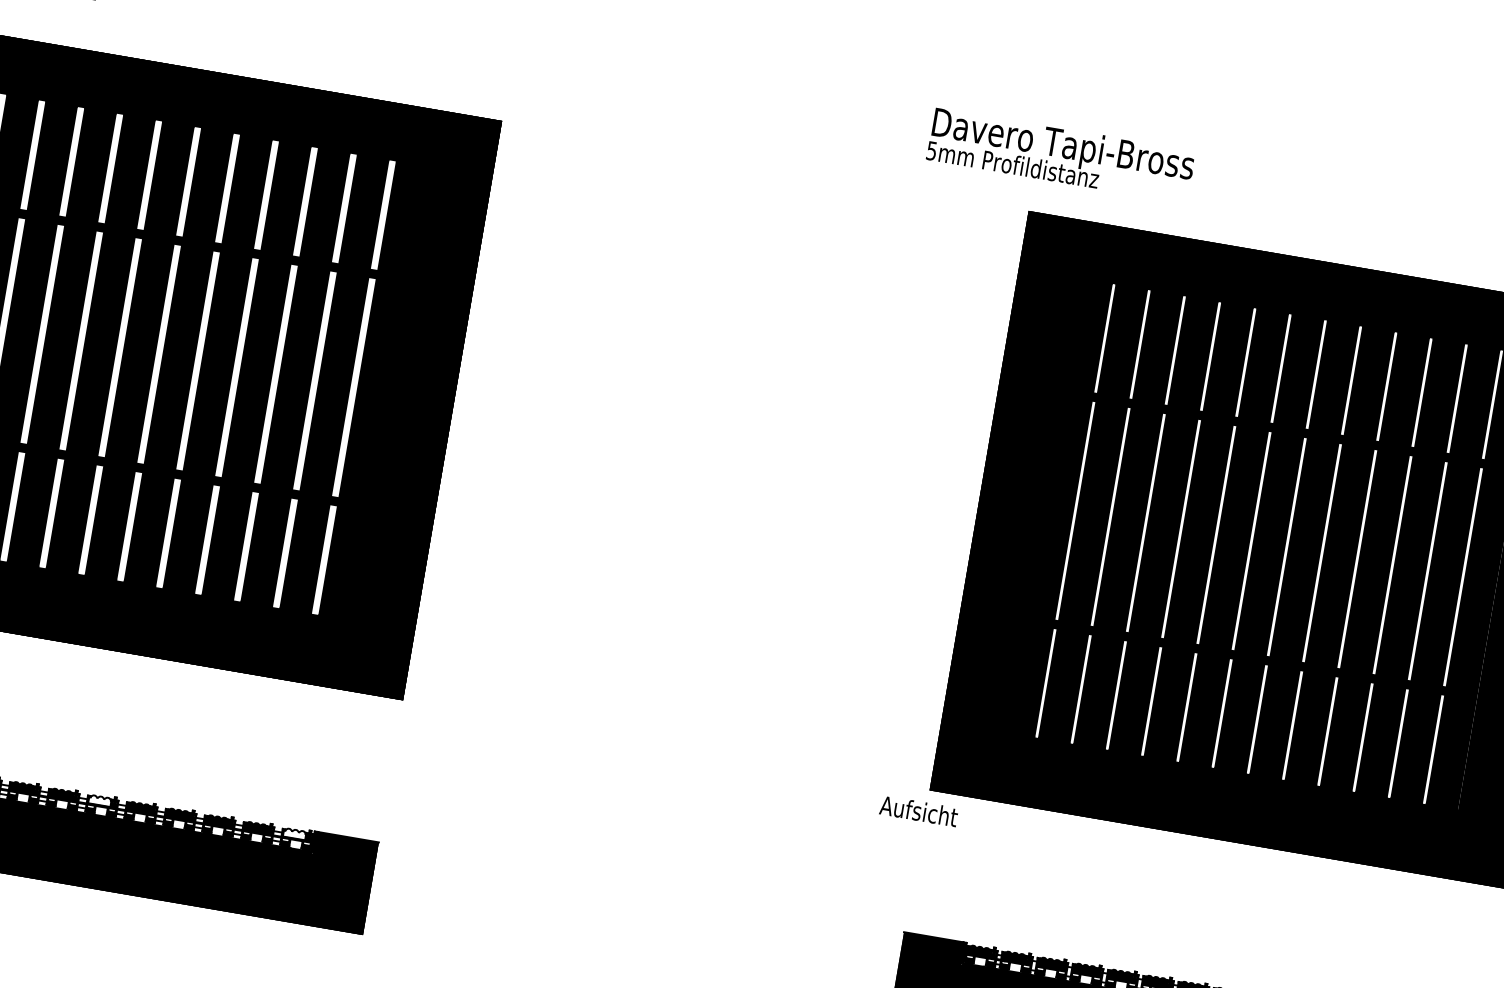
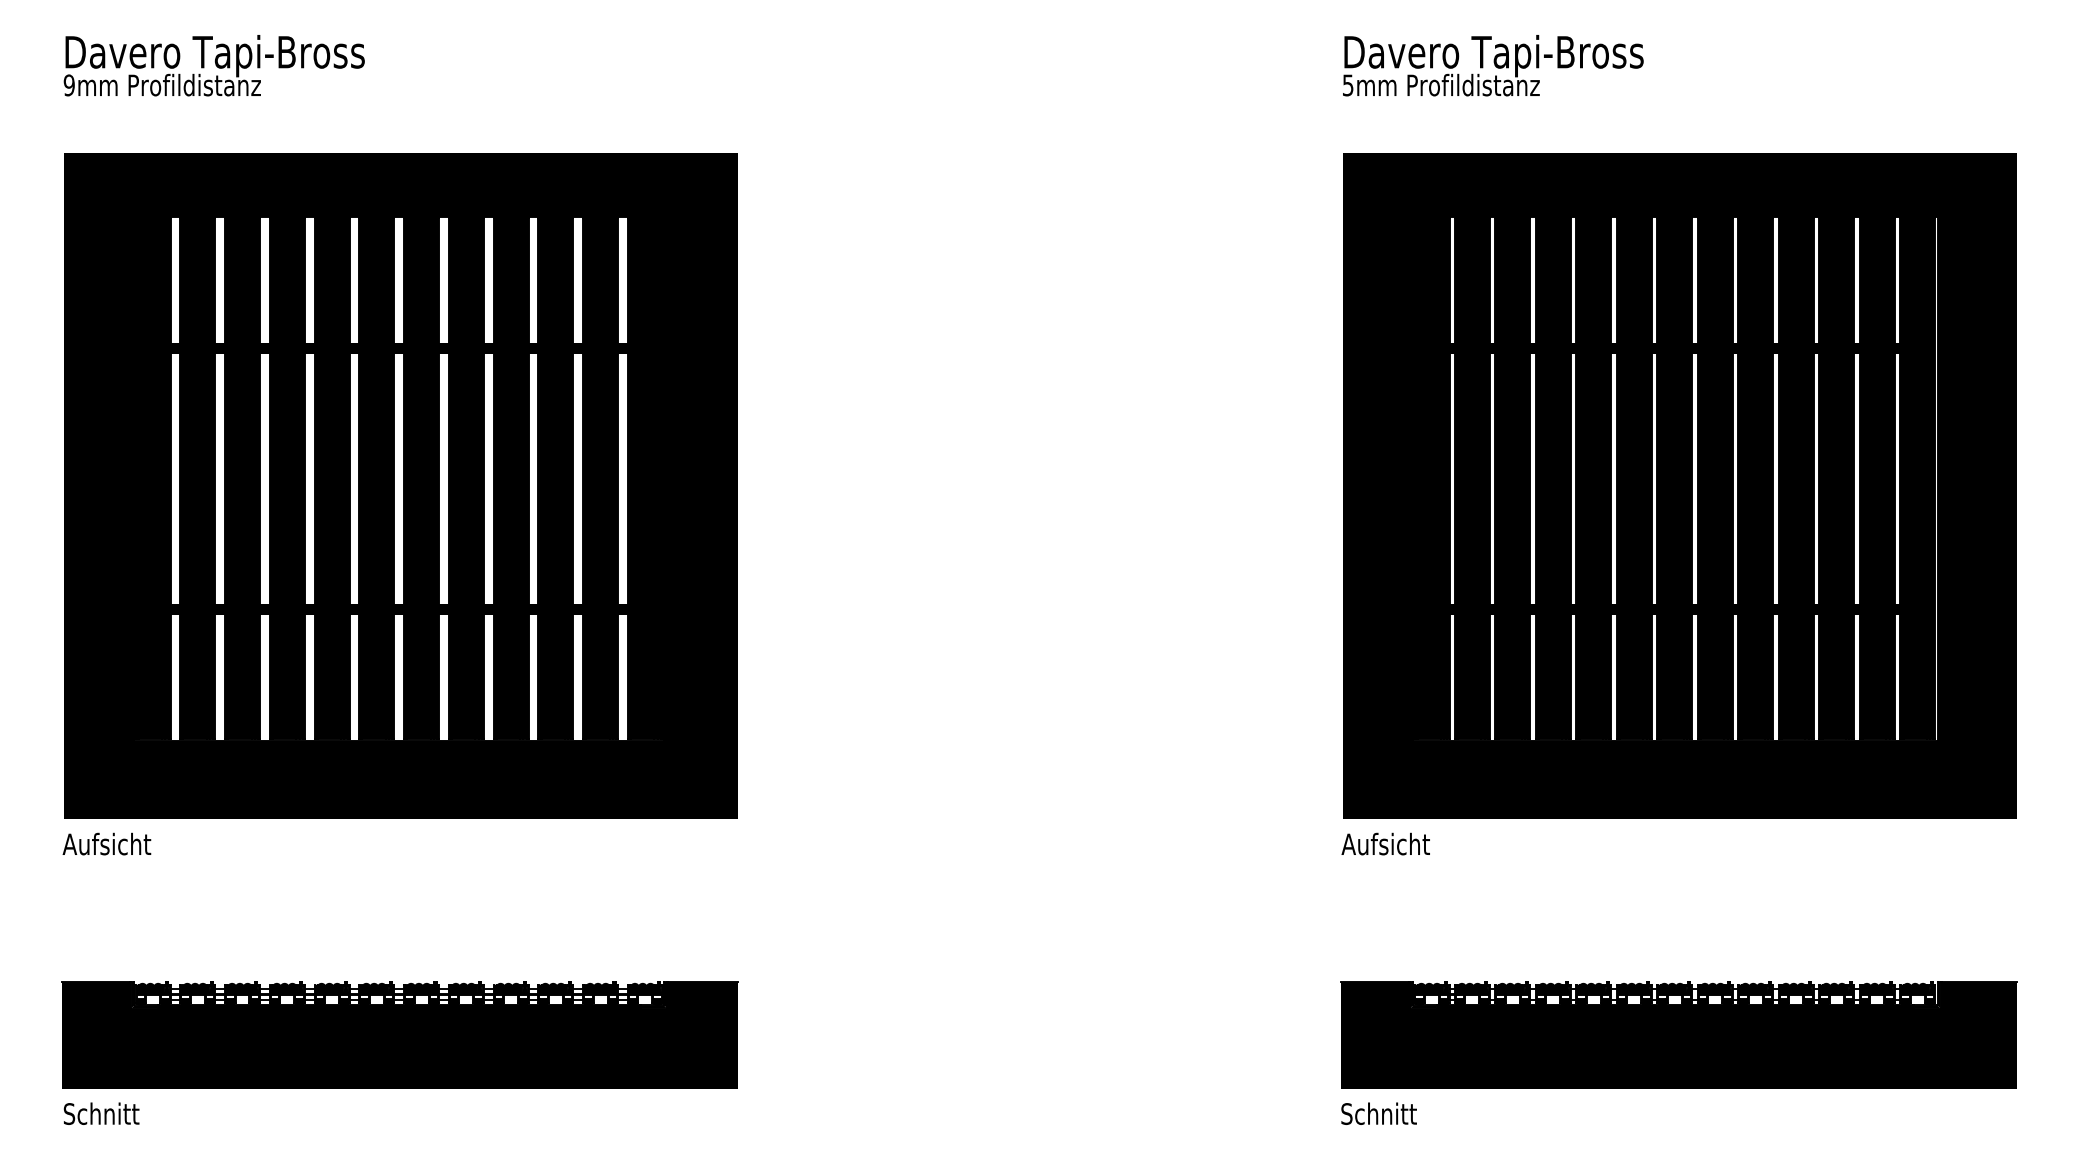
text: (1061, 155) -> (1493, 65), moved
fill: (100, 800) -> (418, 988), added
text: (918, 810) -> (1385, 843), moved
fill: (295, 833) -> (642, 988), added

